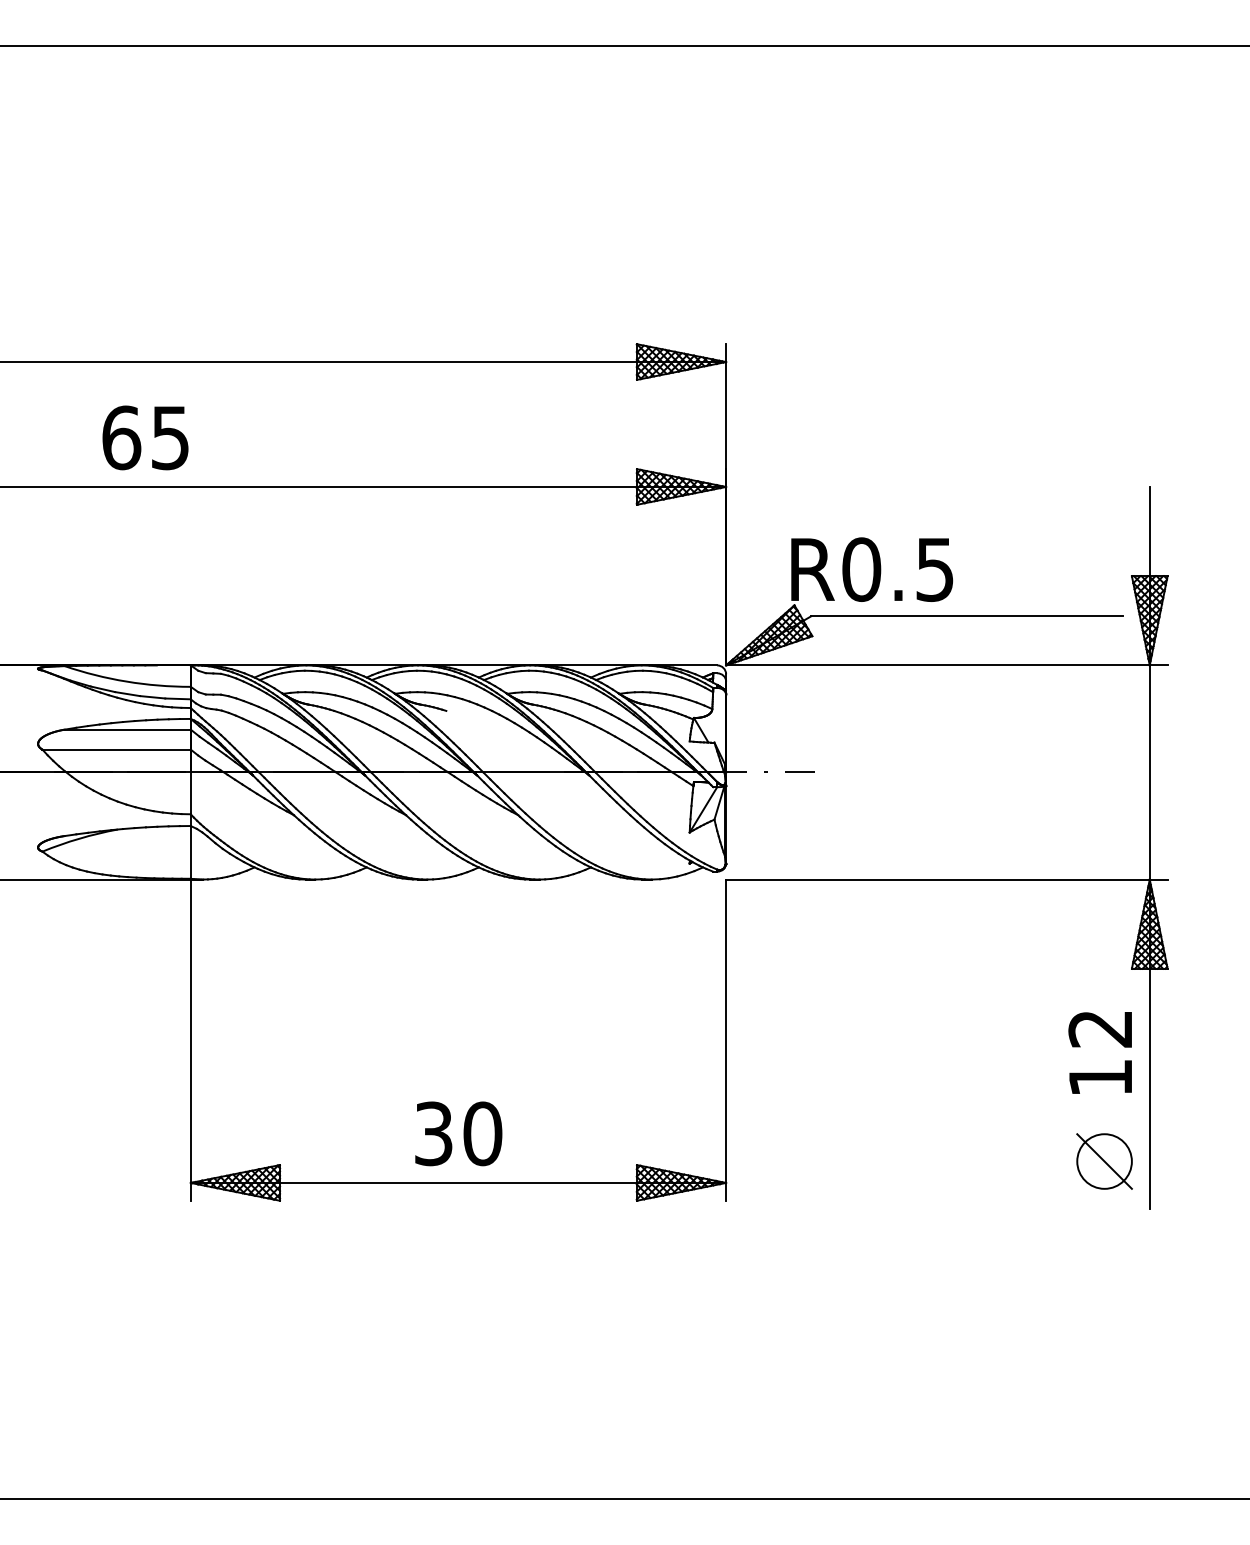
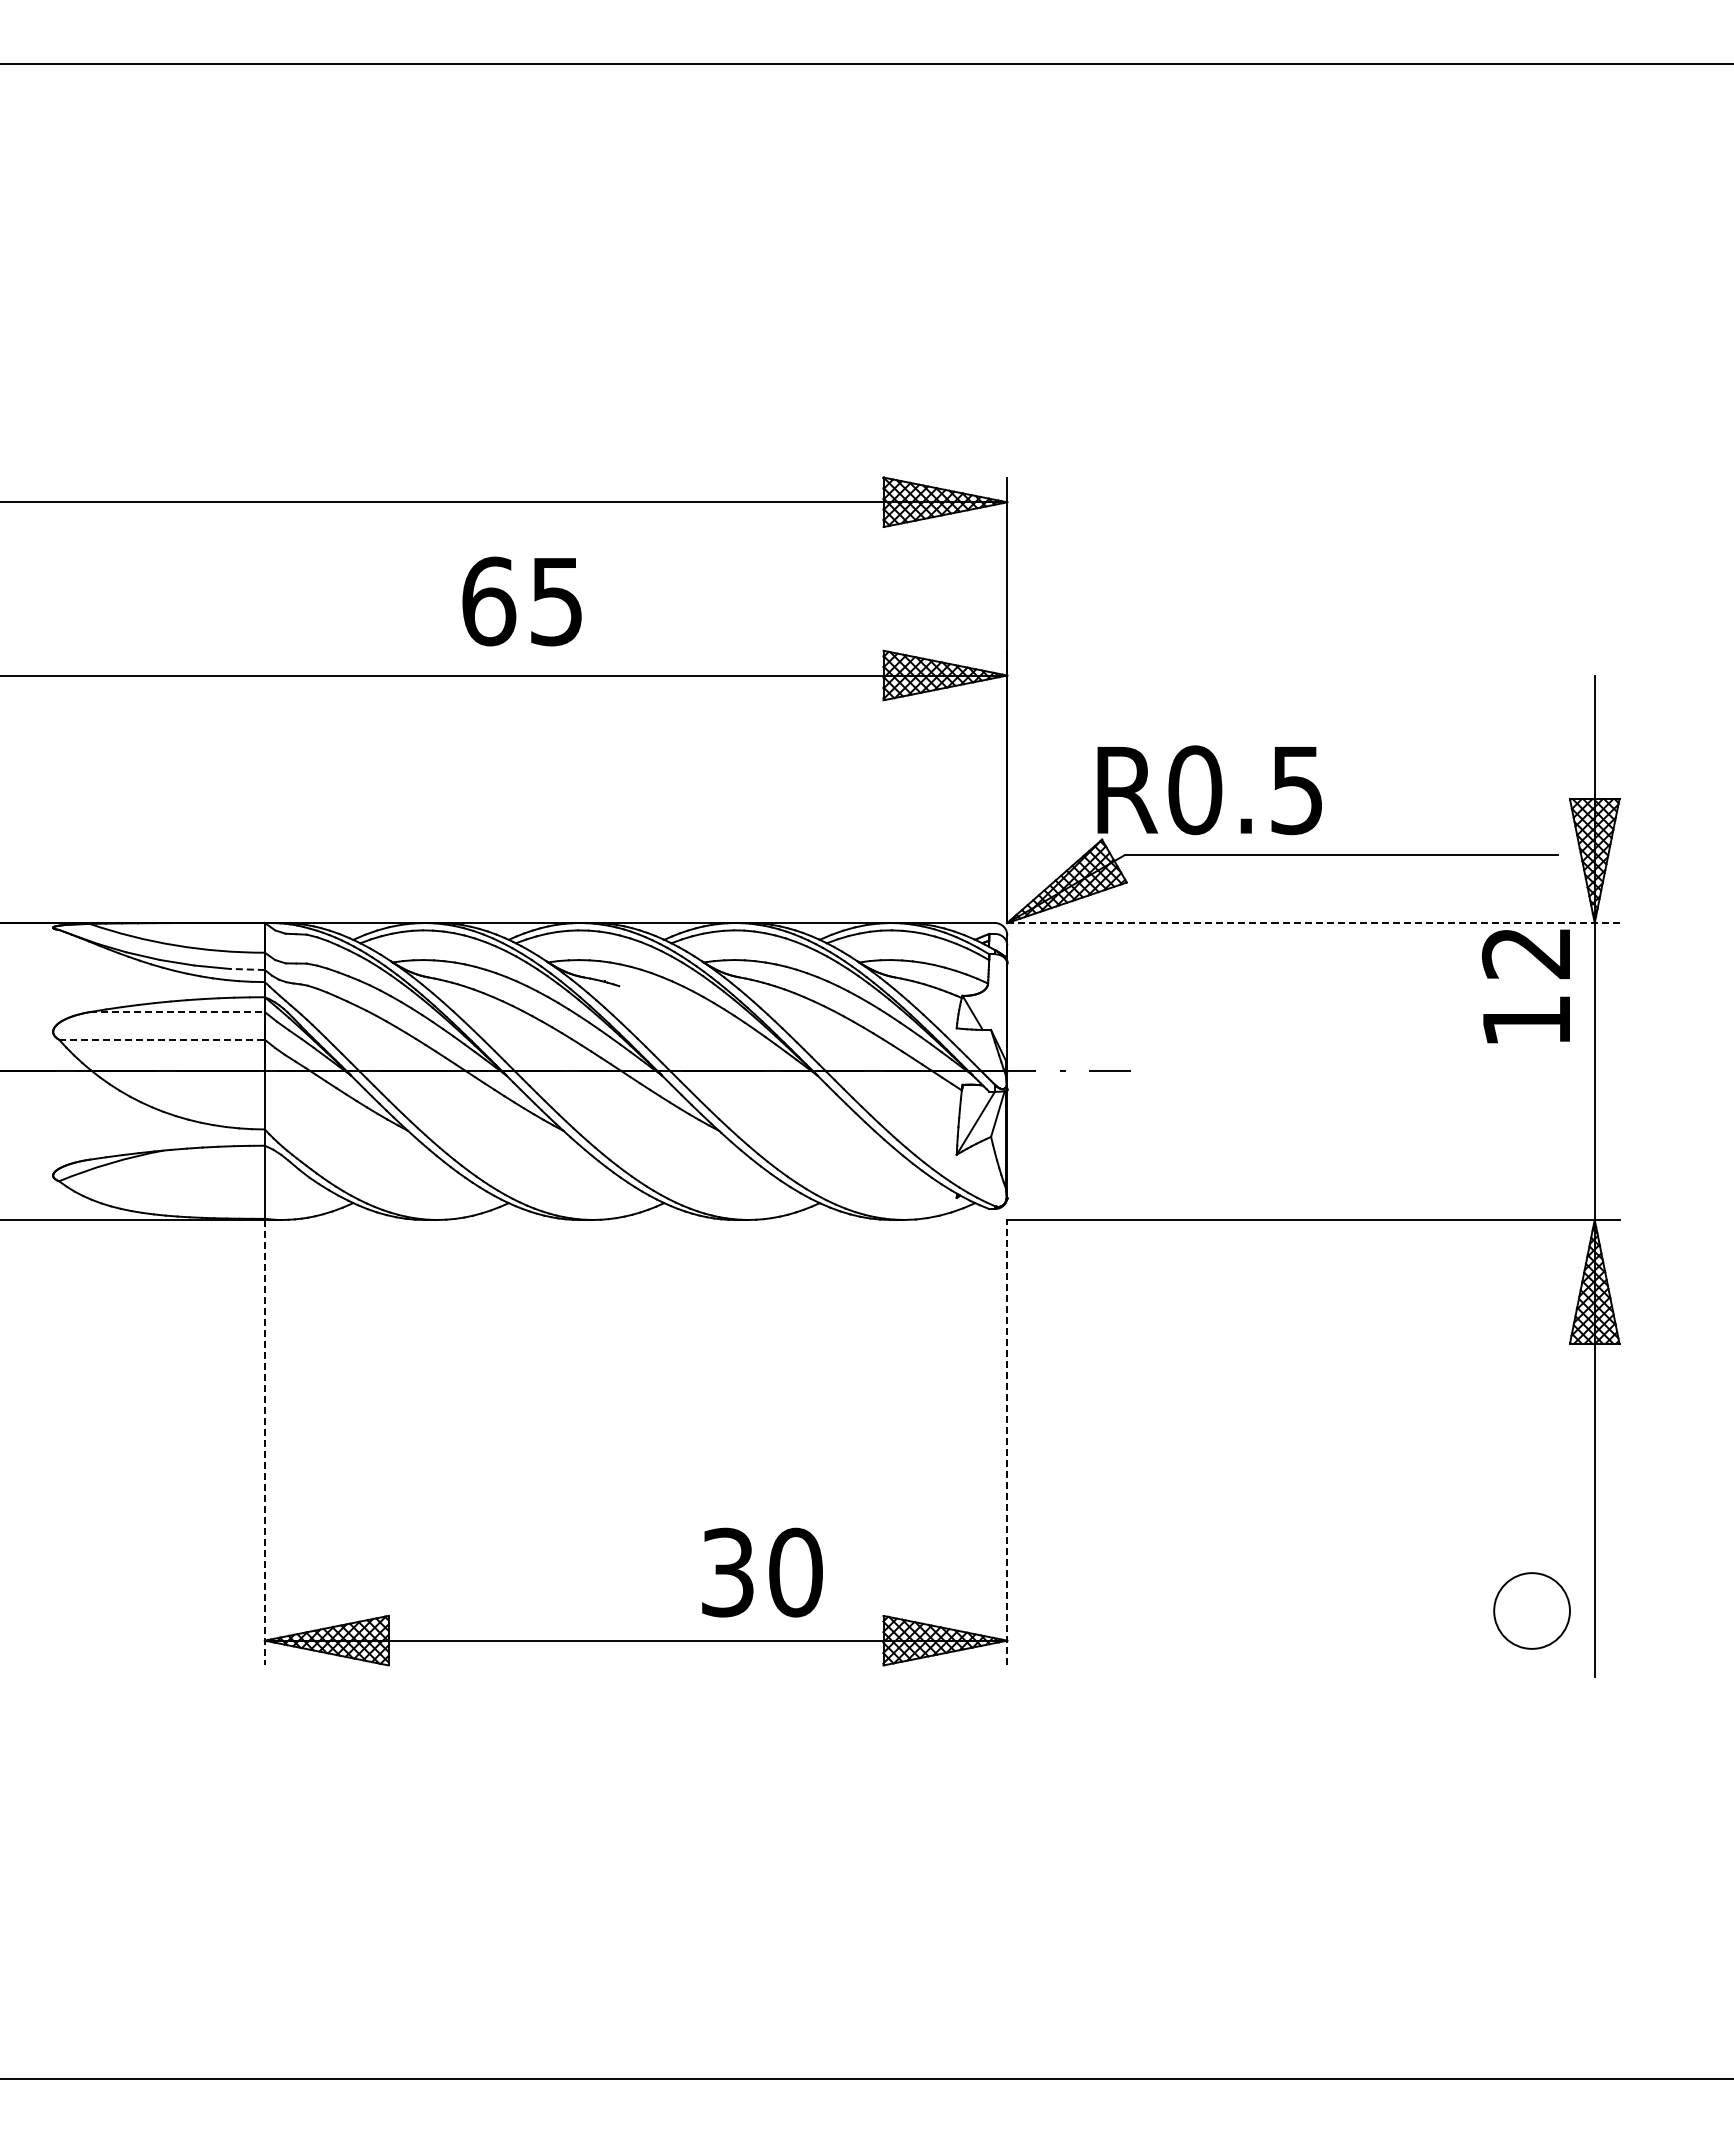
text: (145, 437) -> (521, 601), moved
line: (946, 665) -> (1312, 923), solid -> dashed
line: (178, 698) -> (247, 969), solid -> dashed
line: (127, 729) -> (177, 1012), solid -> dashed
line: (116, 749) -> (162, 1039), solid -> dashed
line: (190, 1040) -> (264, 1442), solid -> dashed
line: (726, 1040) -> (1007, 1442), solid -> dashed
text: (1099, 1053) -> (1525, 986), moved
text: (458, 1133) -> (762, 1572), moved
line: (1104, 1161) -> (1531, 1610), removed

